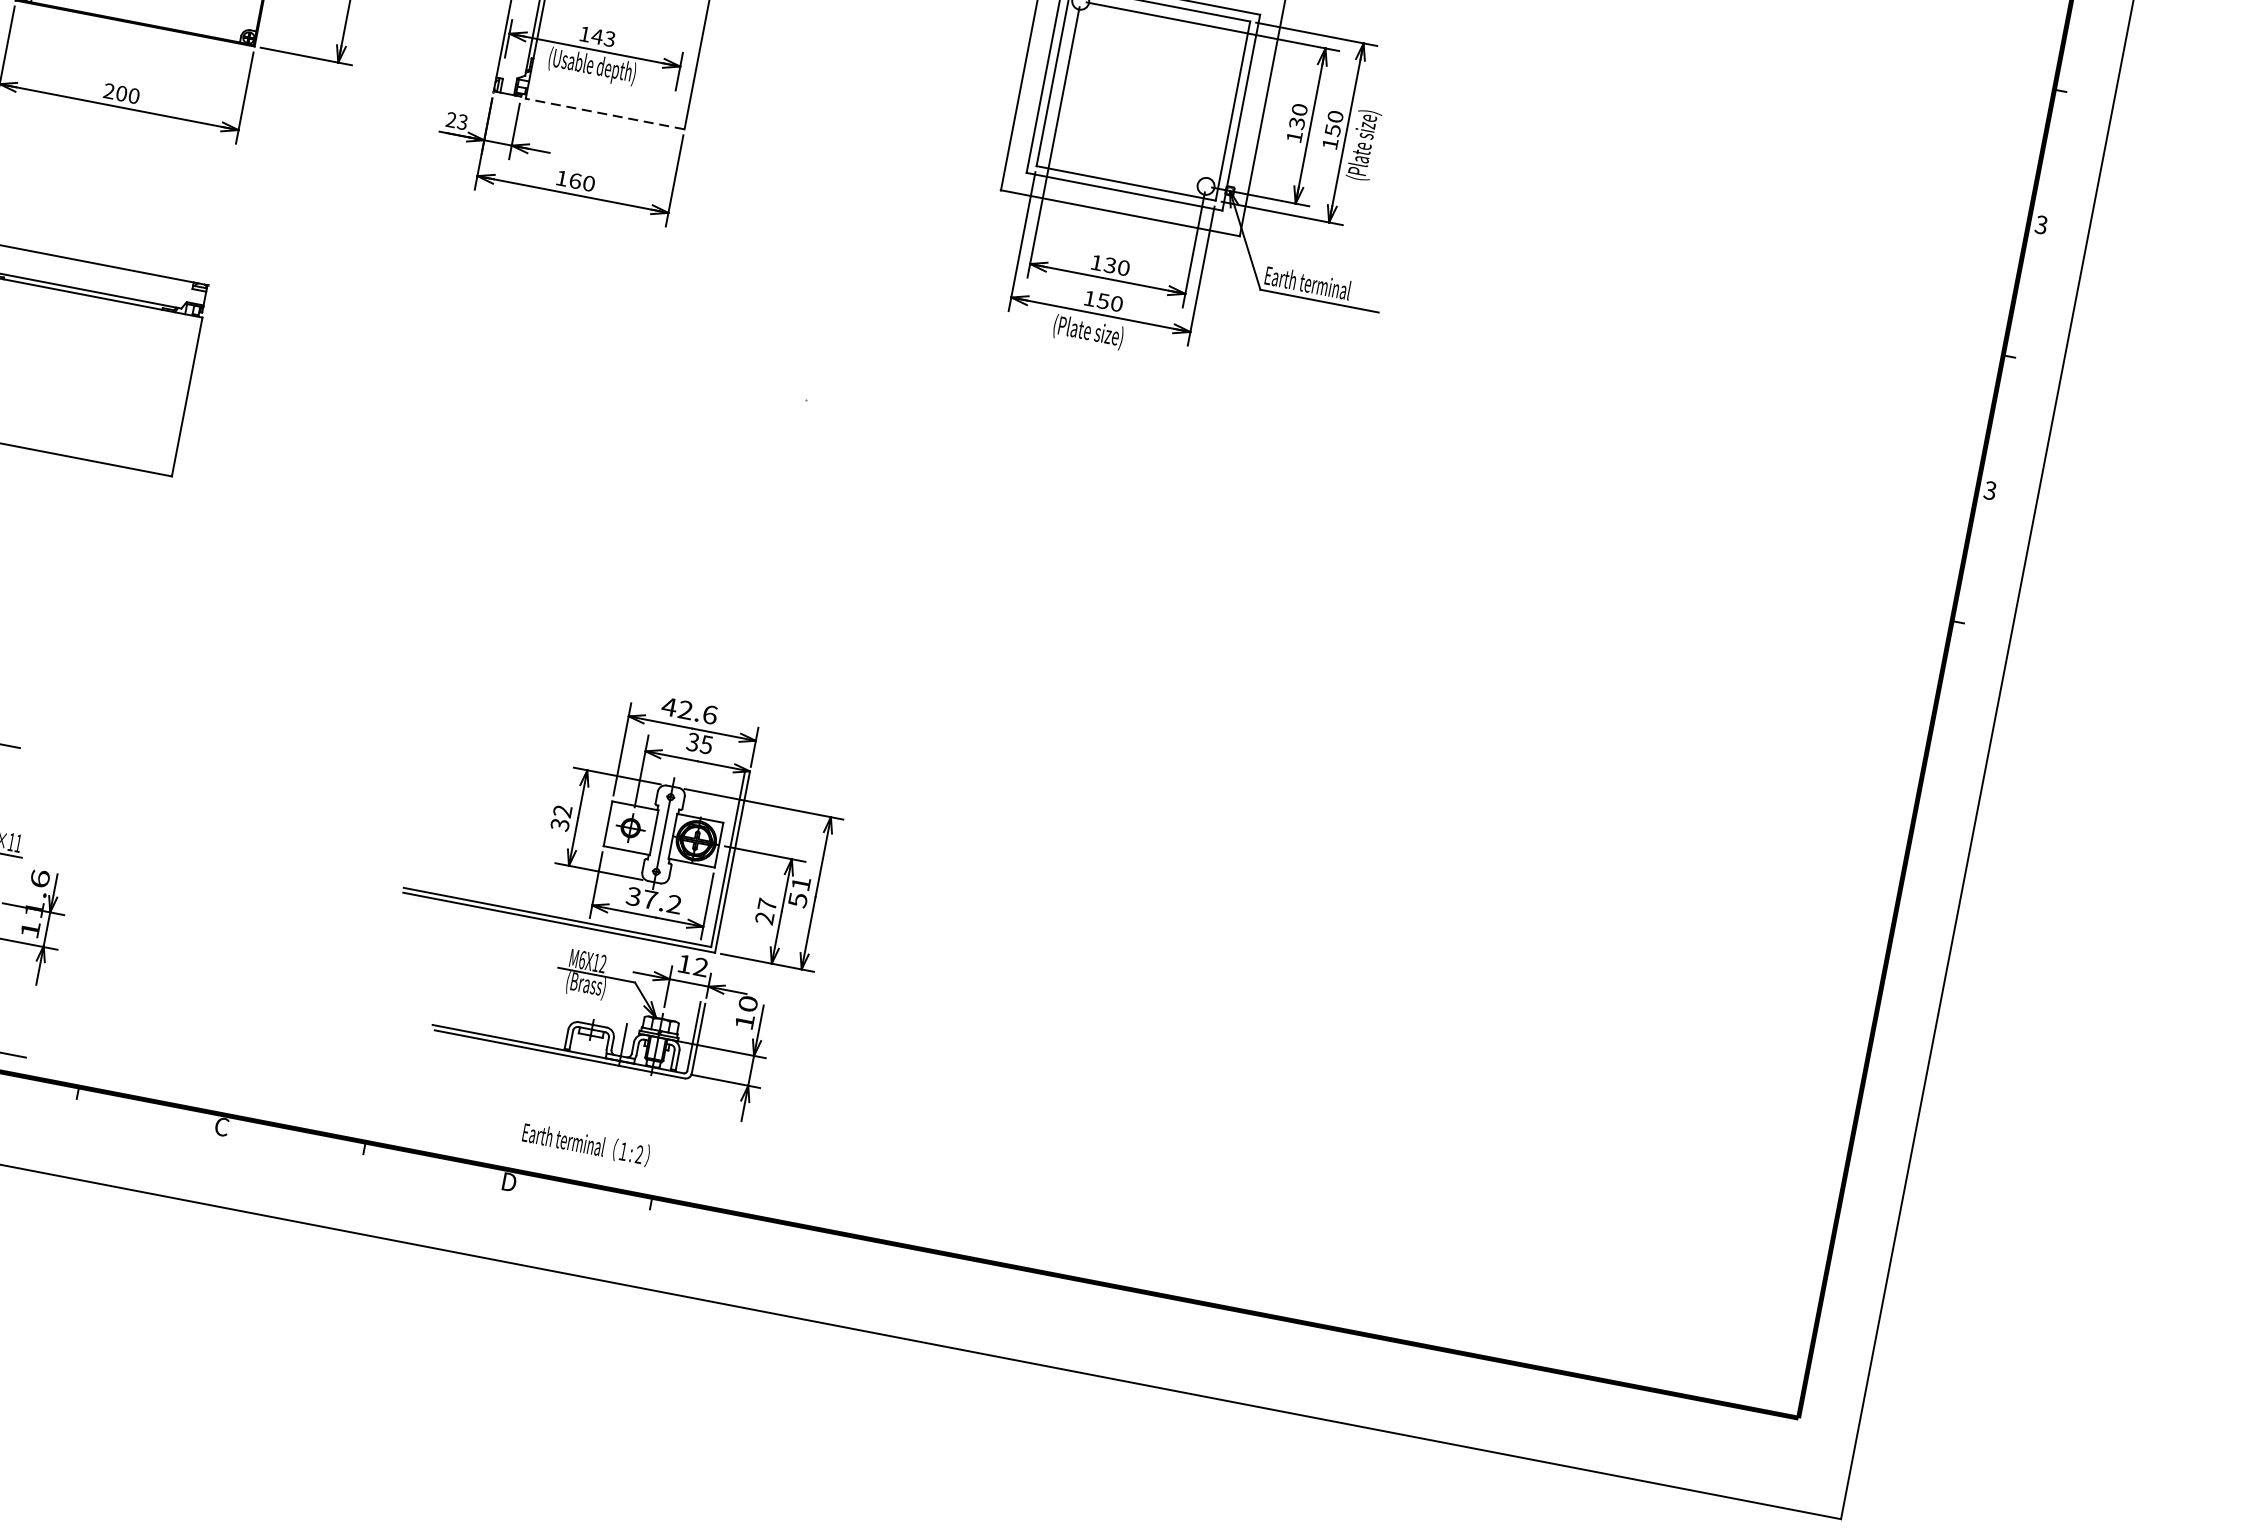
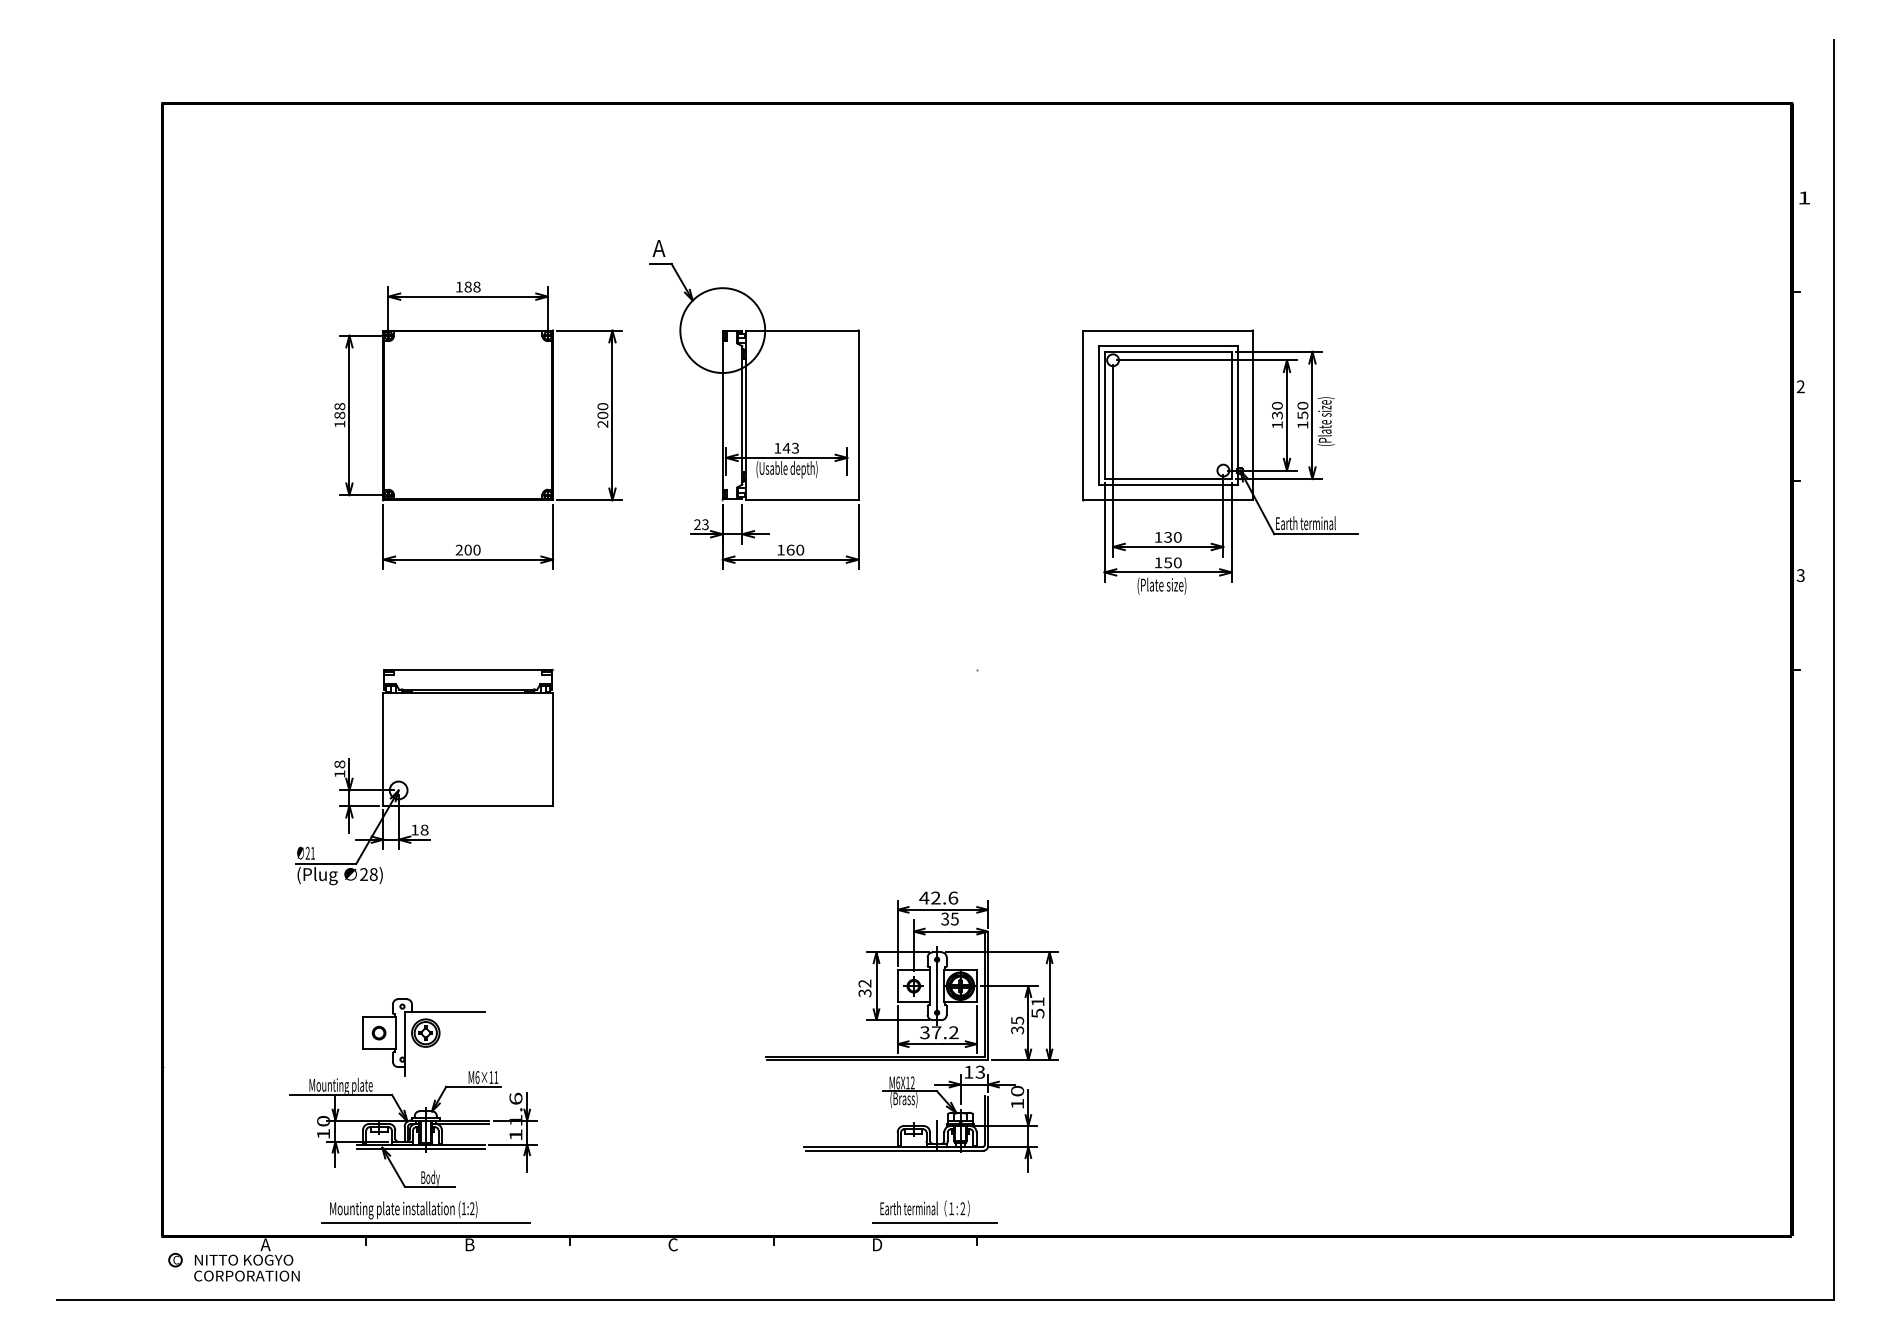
line: (604, 114) -> (801, 500), dashed -> solid
text: (2041, 224) -> (1800, 386), 3 -> 2
text: (765, 911) -> (1017, 1025), 27 -> 35
text: (701, 967) -> (980, 1072), 12 -> 13
line: (595, 1167) -> (934, 1223), added

